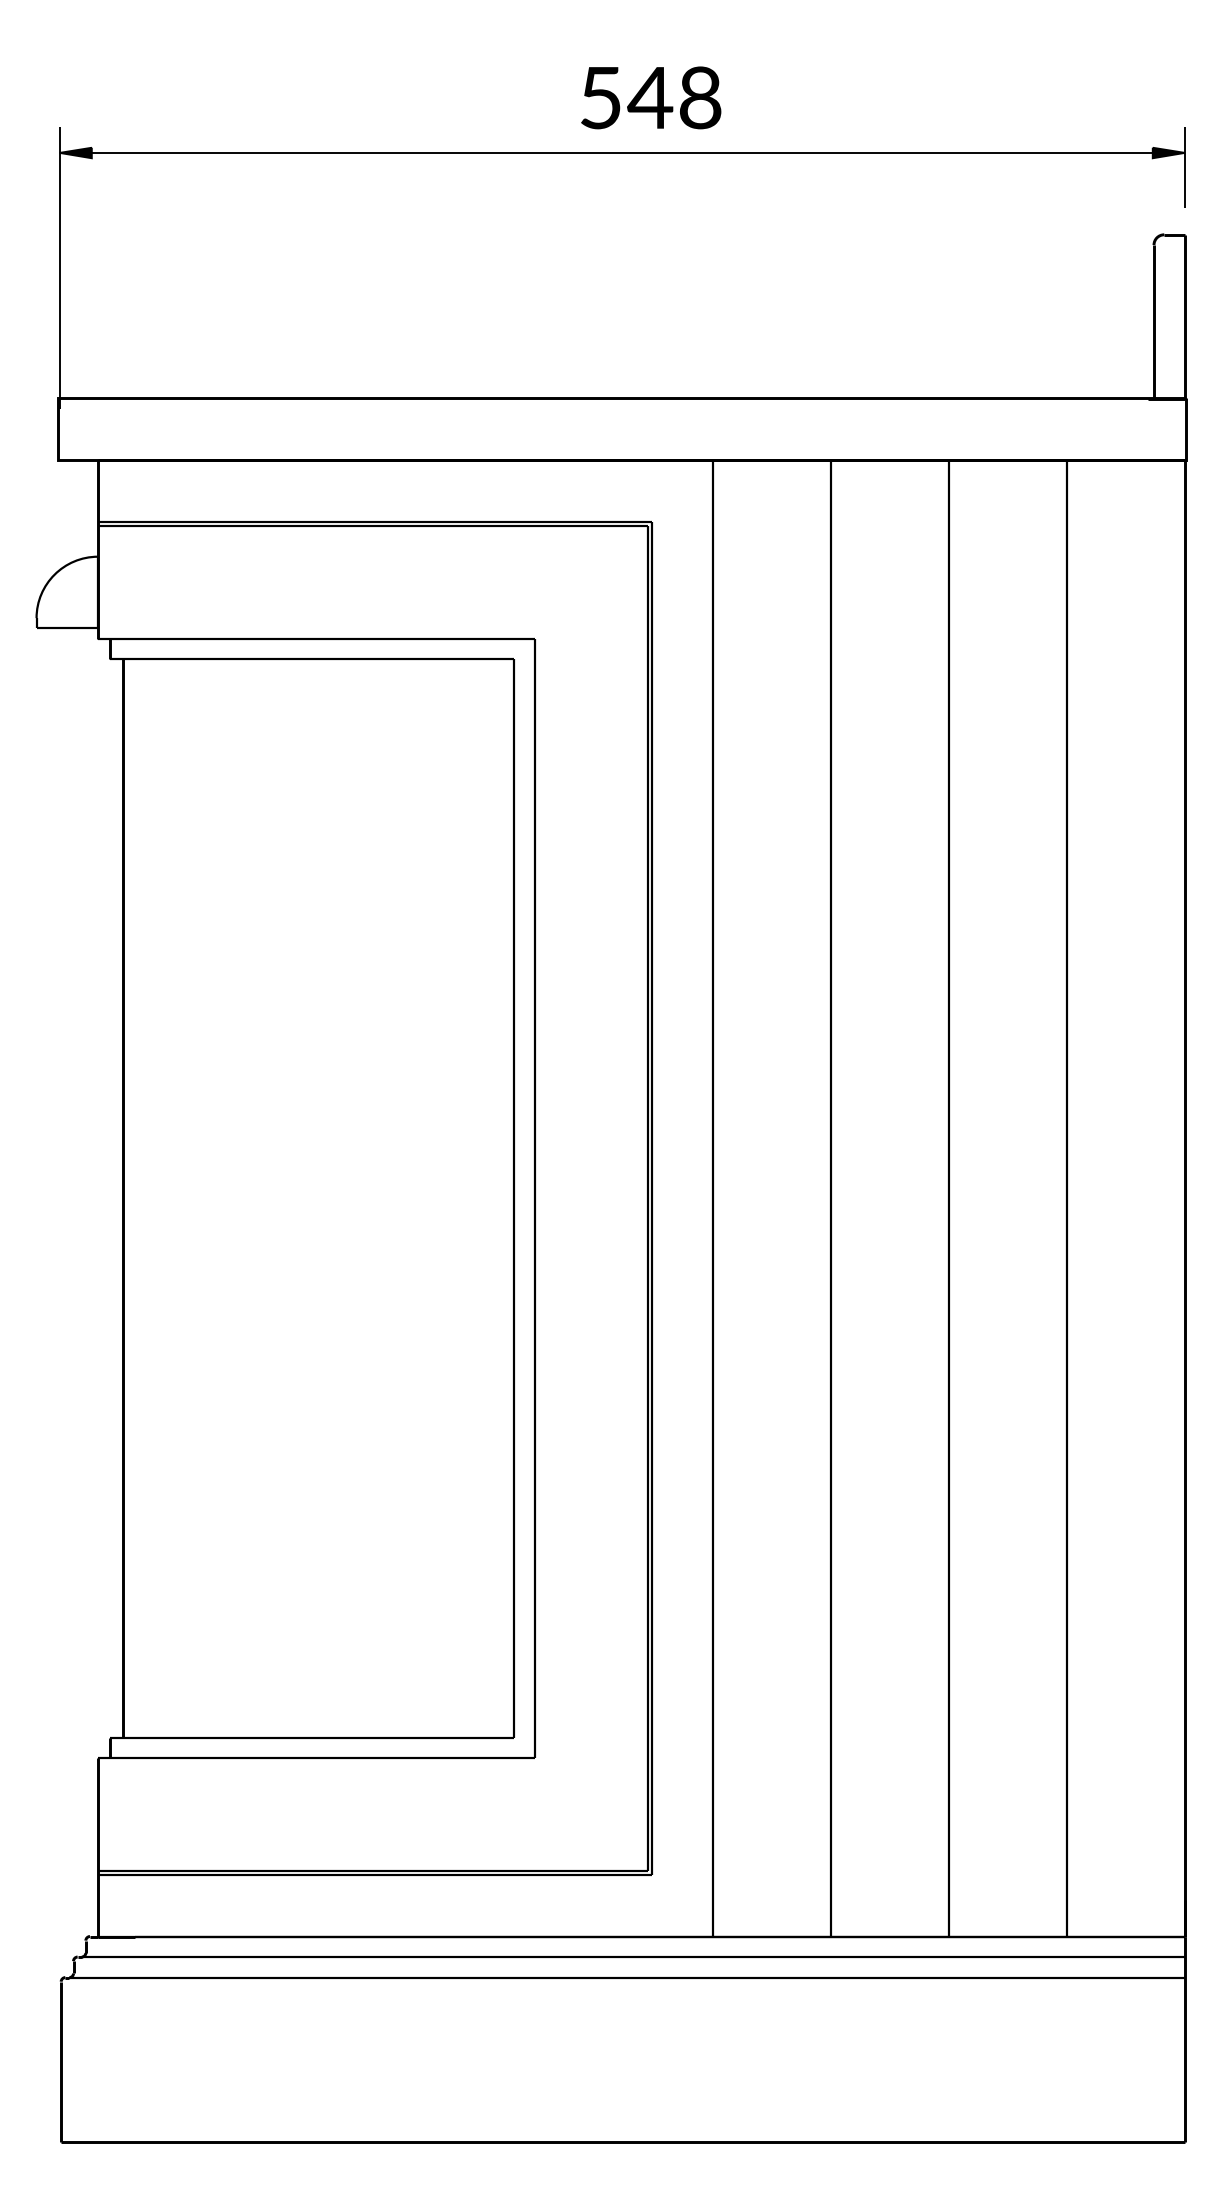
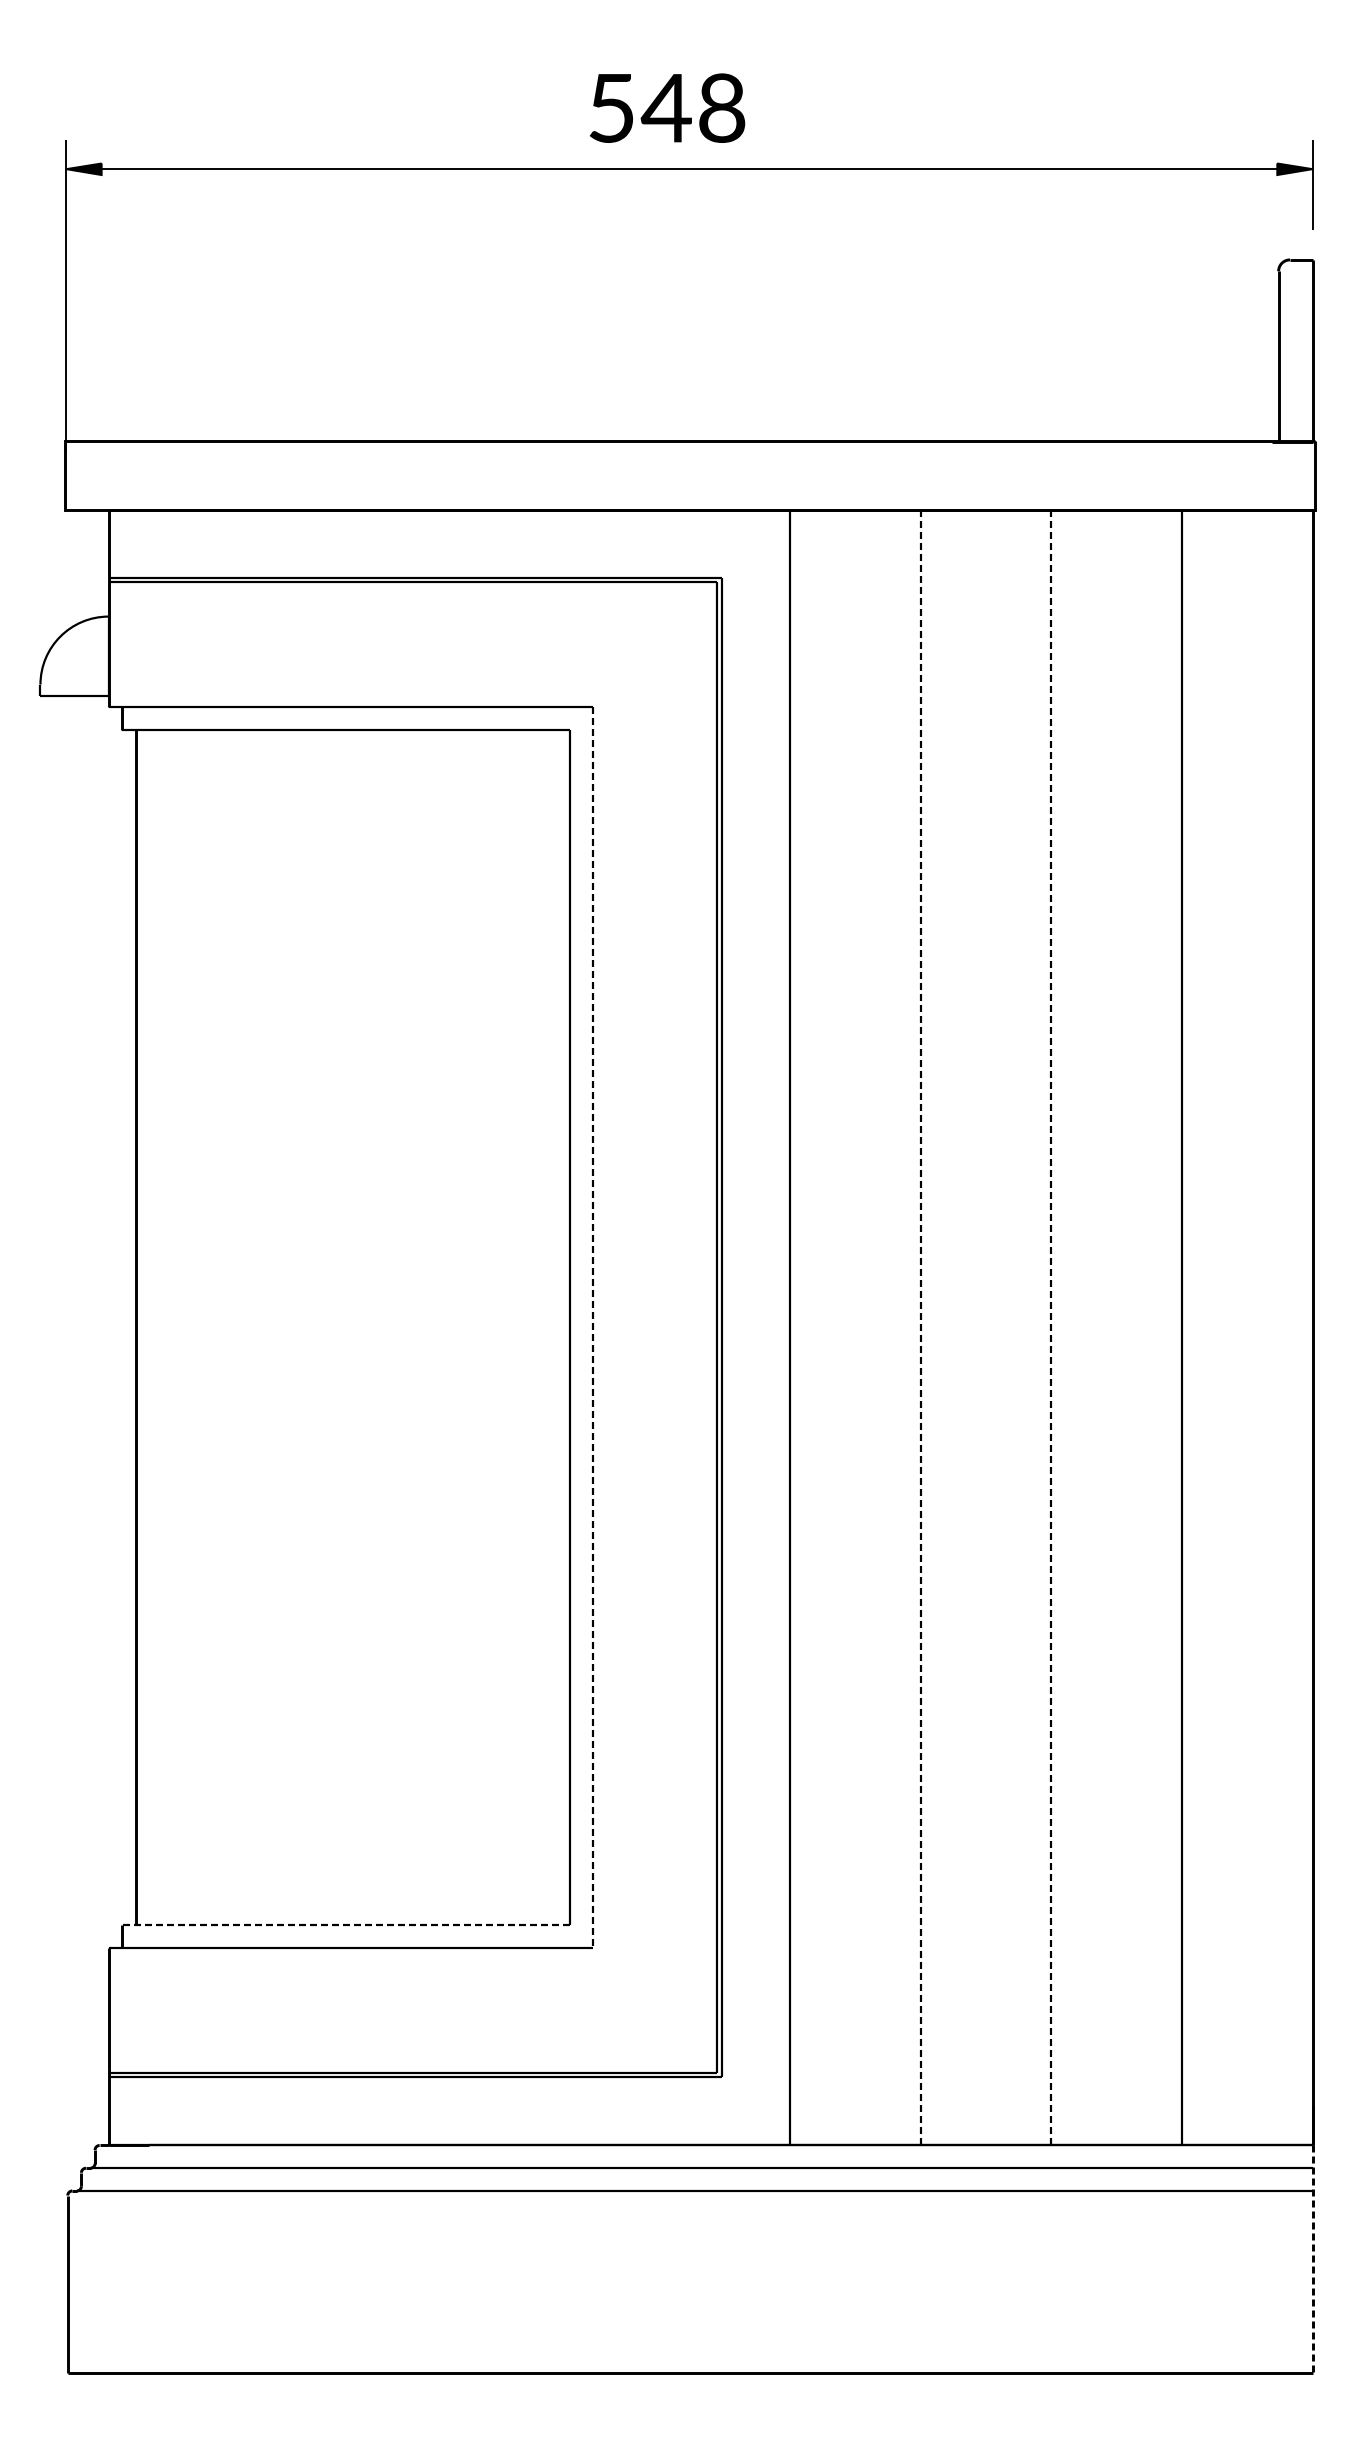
text: (651, 97) -> (667, 107), moved
line: (830, 1198) -> (920, 1327), solid -> dashed
line: (949, 1198) -> (1051, 1327), solid -> dashed
line: (534, 1199) -> (592, 1328), solid -> dashed
line: (311, 1738) -> (345, 1925), solid -> dashed
line: (1184, 2039) -> (1312, 2259), solid -> dashed

